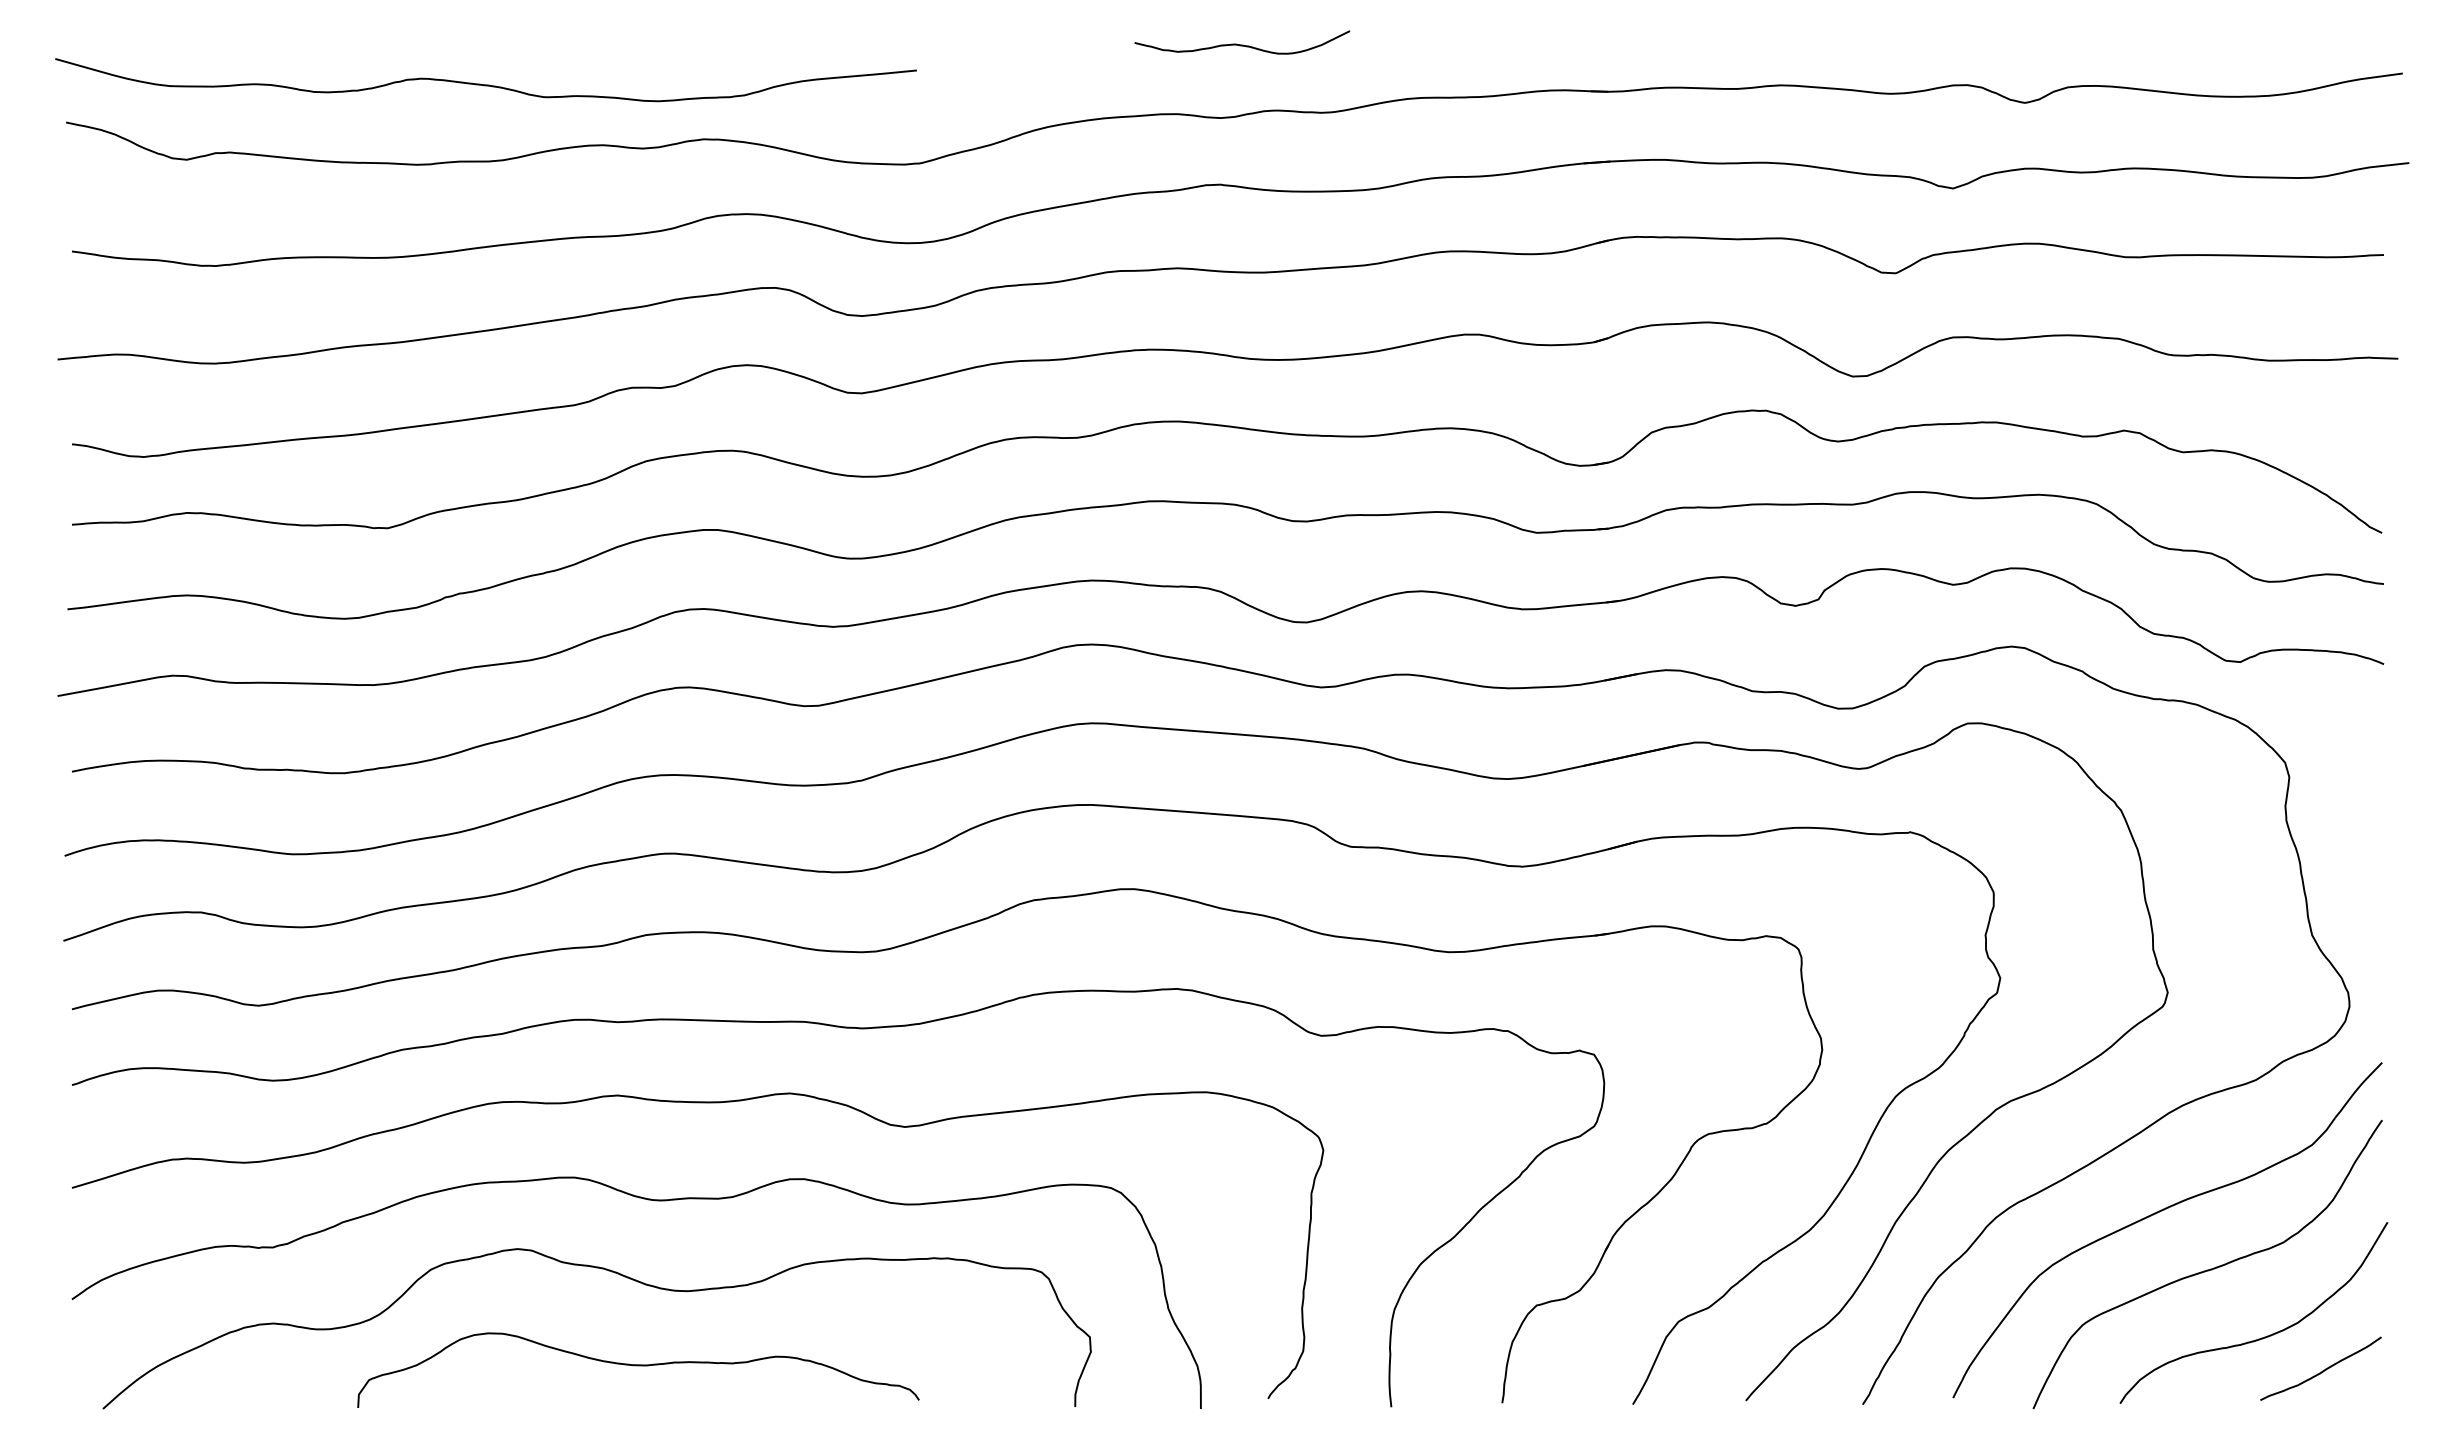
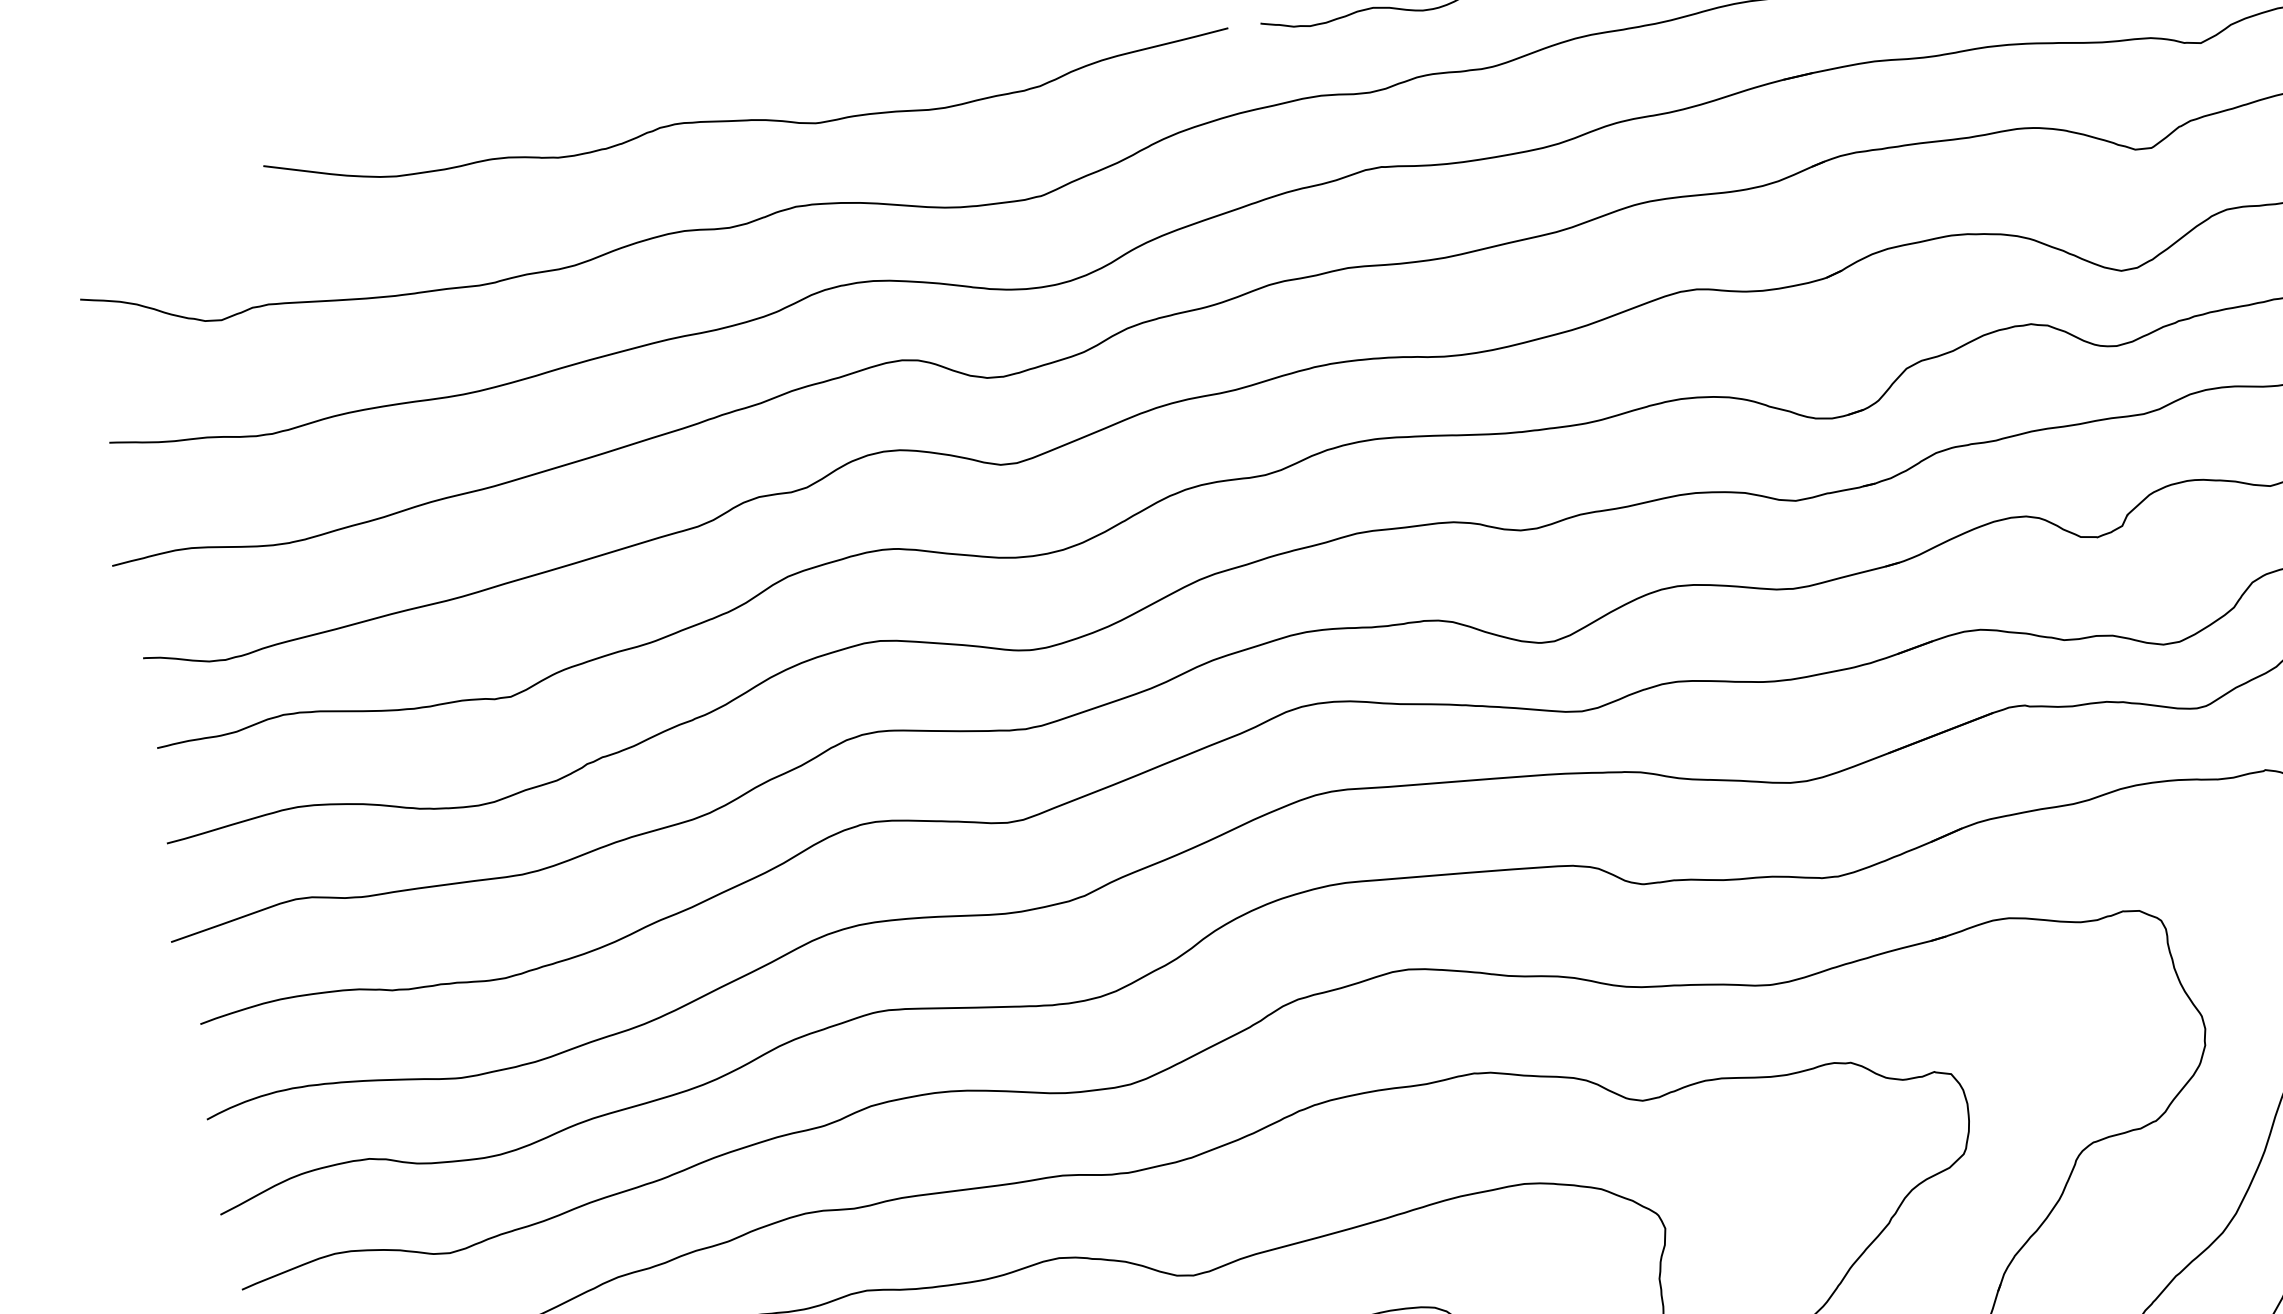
curve: (485, 84) -> (748, 119), moved

